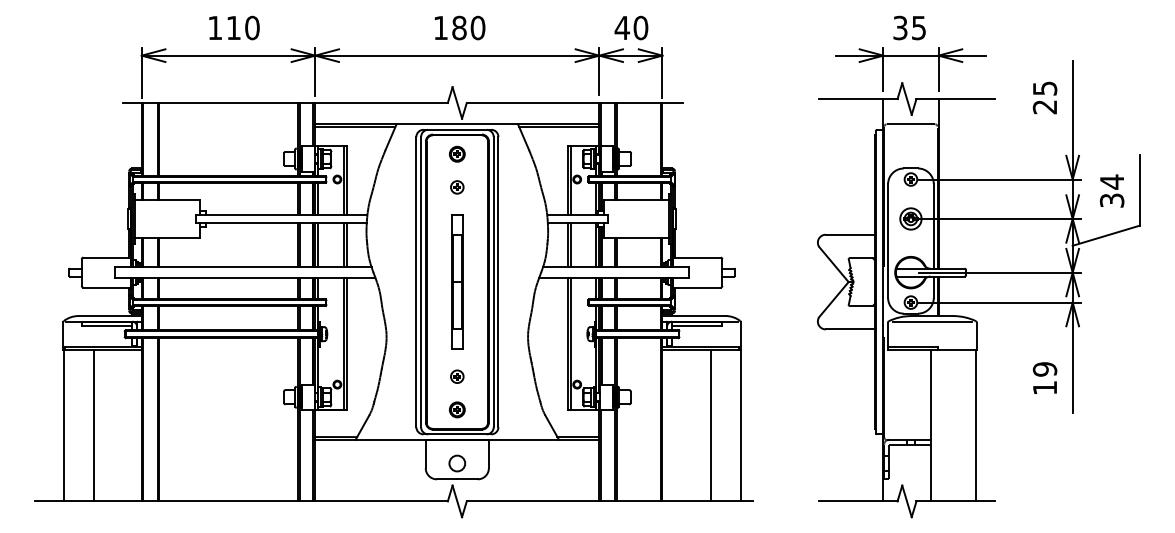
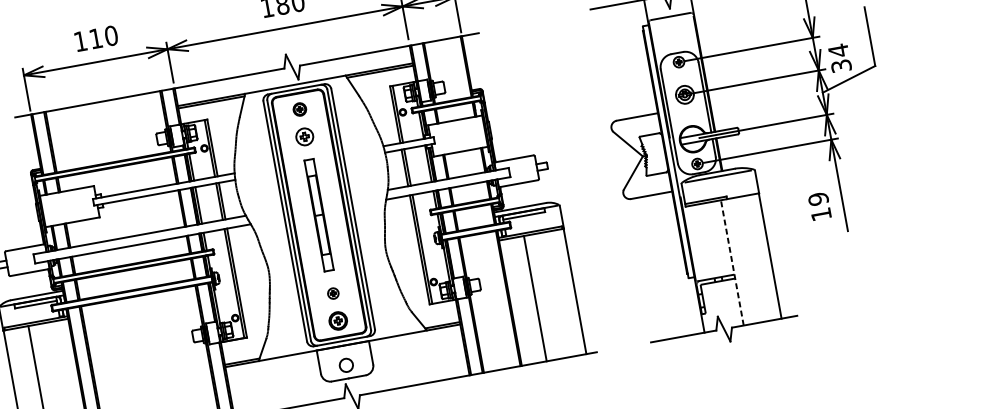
part: (457, 187) -> (305, 136), size x1.6
text: (1112, 190) -> (840, 57), moved
part: (457, 409) -> (338, 320), size x1.4
line: (710, 425) -> (535, 298), moved
line: (930, 425) -> (732, 262), solid -> dashed

